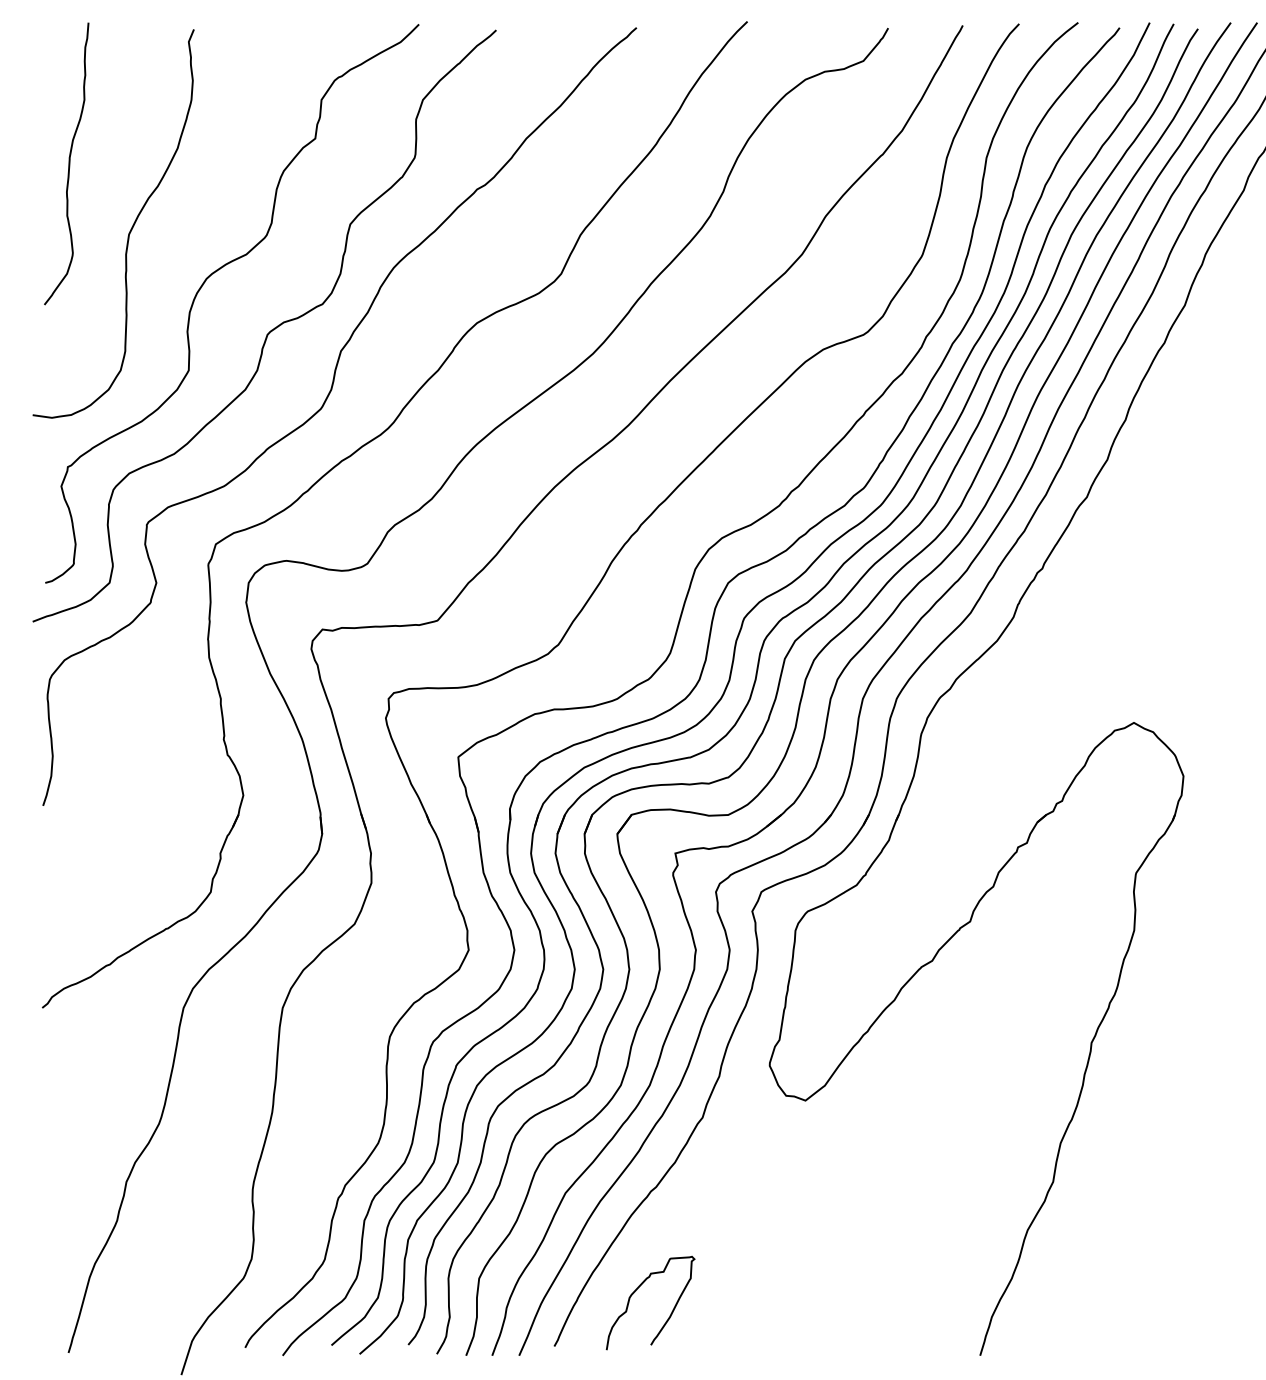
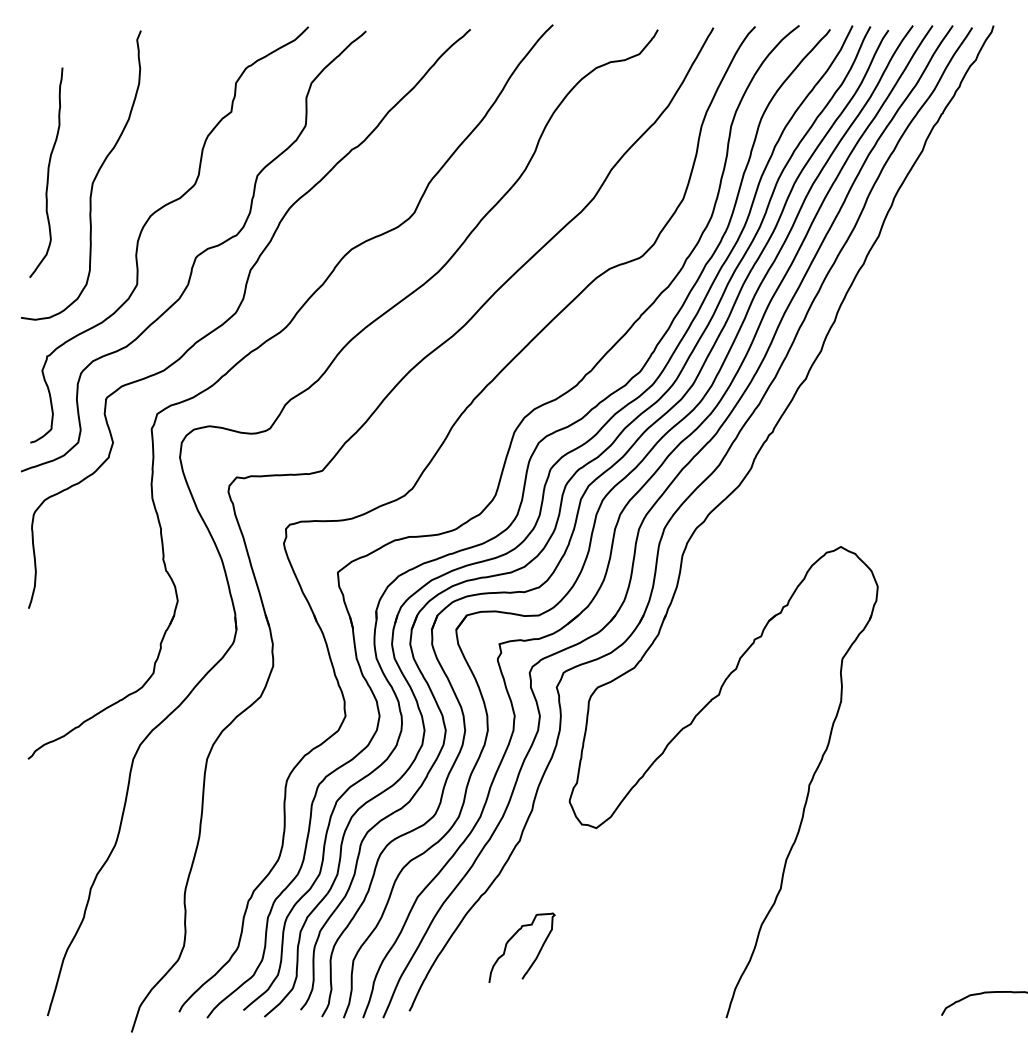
curve: (68, 163) -> (47, 172), moved
curve: (637, 1290) -> (512, 938), moved

